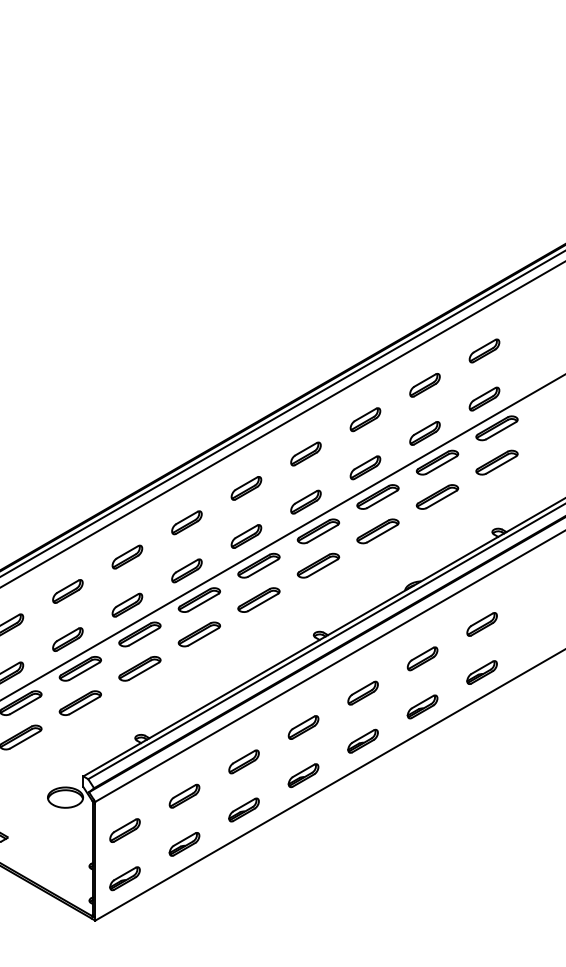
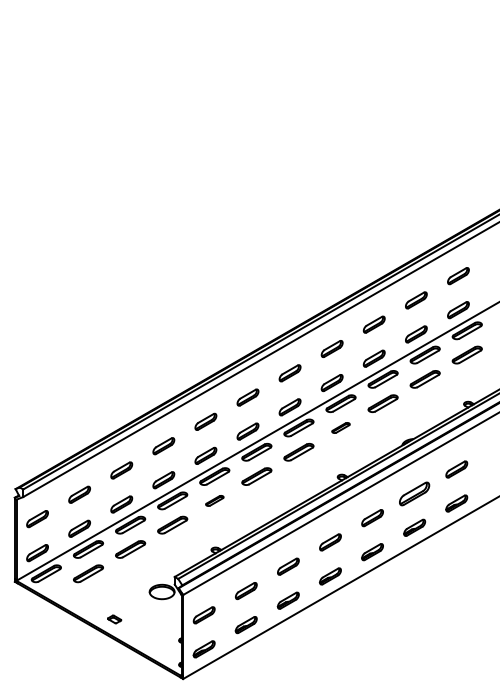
part: (317, 565) -> (340, 427), size x0.6
part: (422, 658) -> (414, 493), size x1.4
part: (139, 668) -> (214, 500), size x0.6

